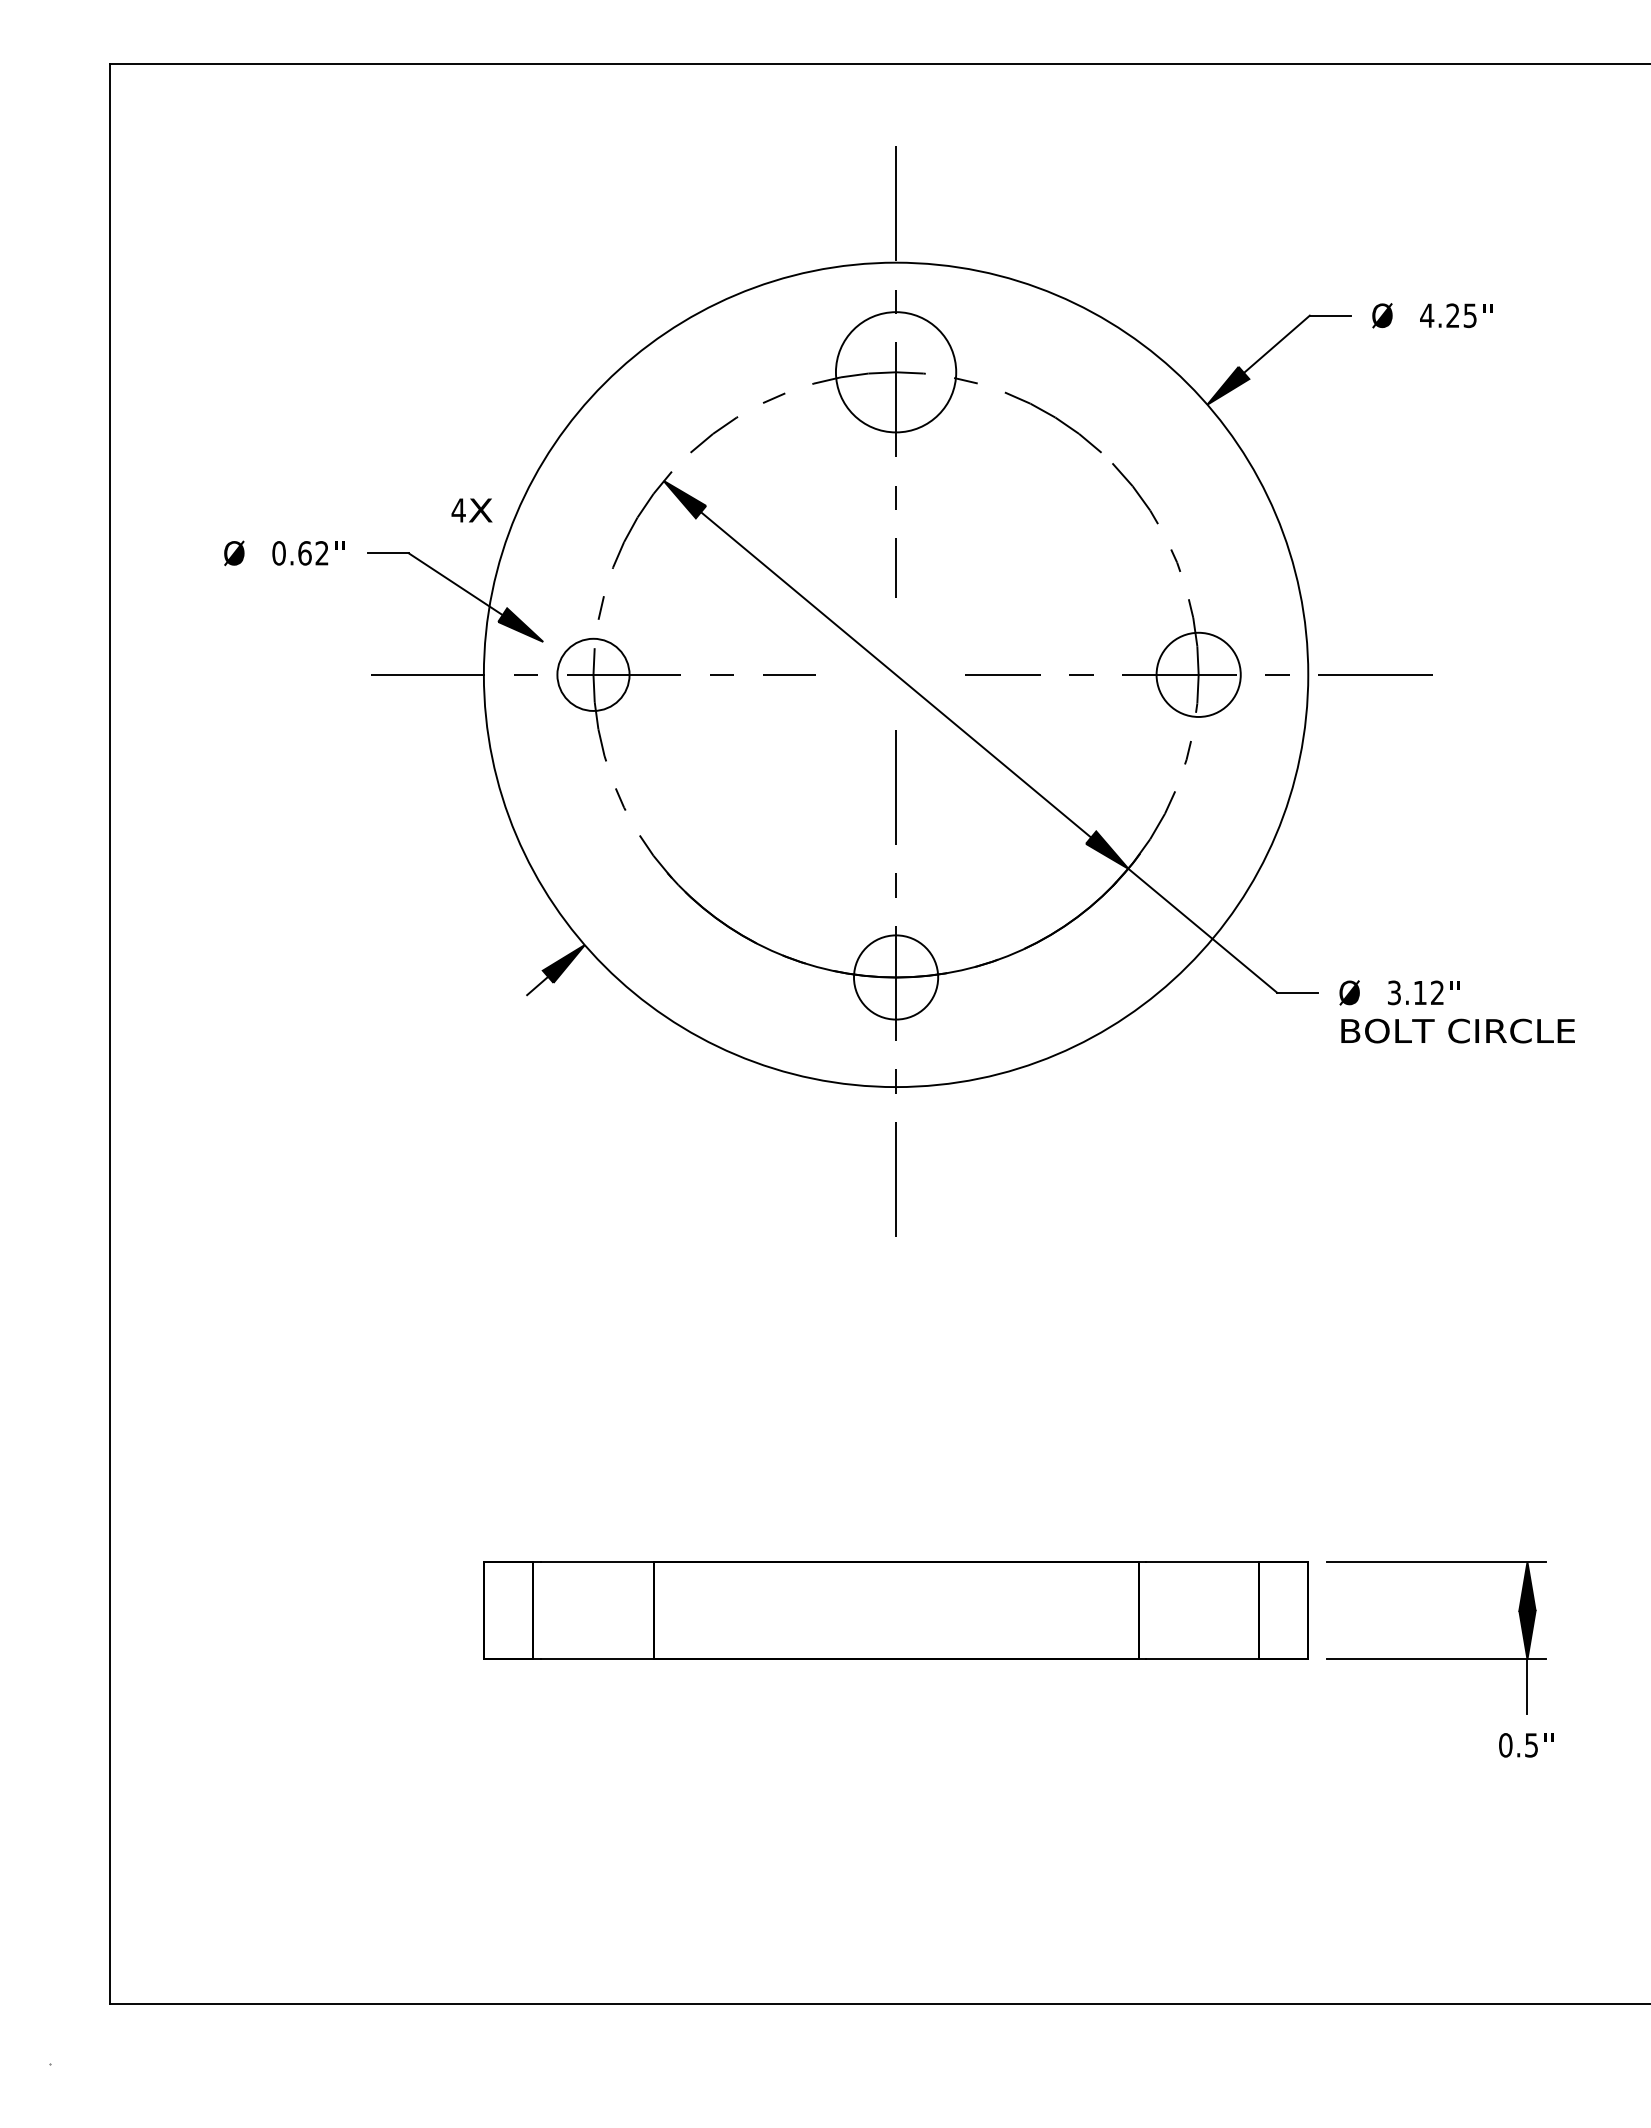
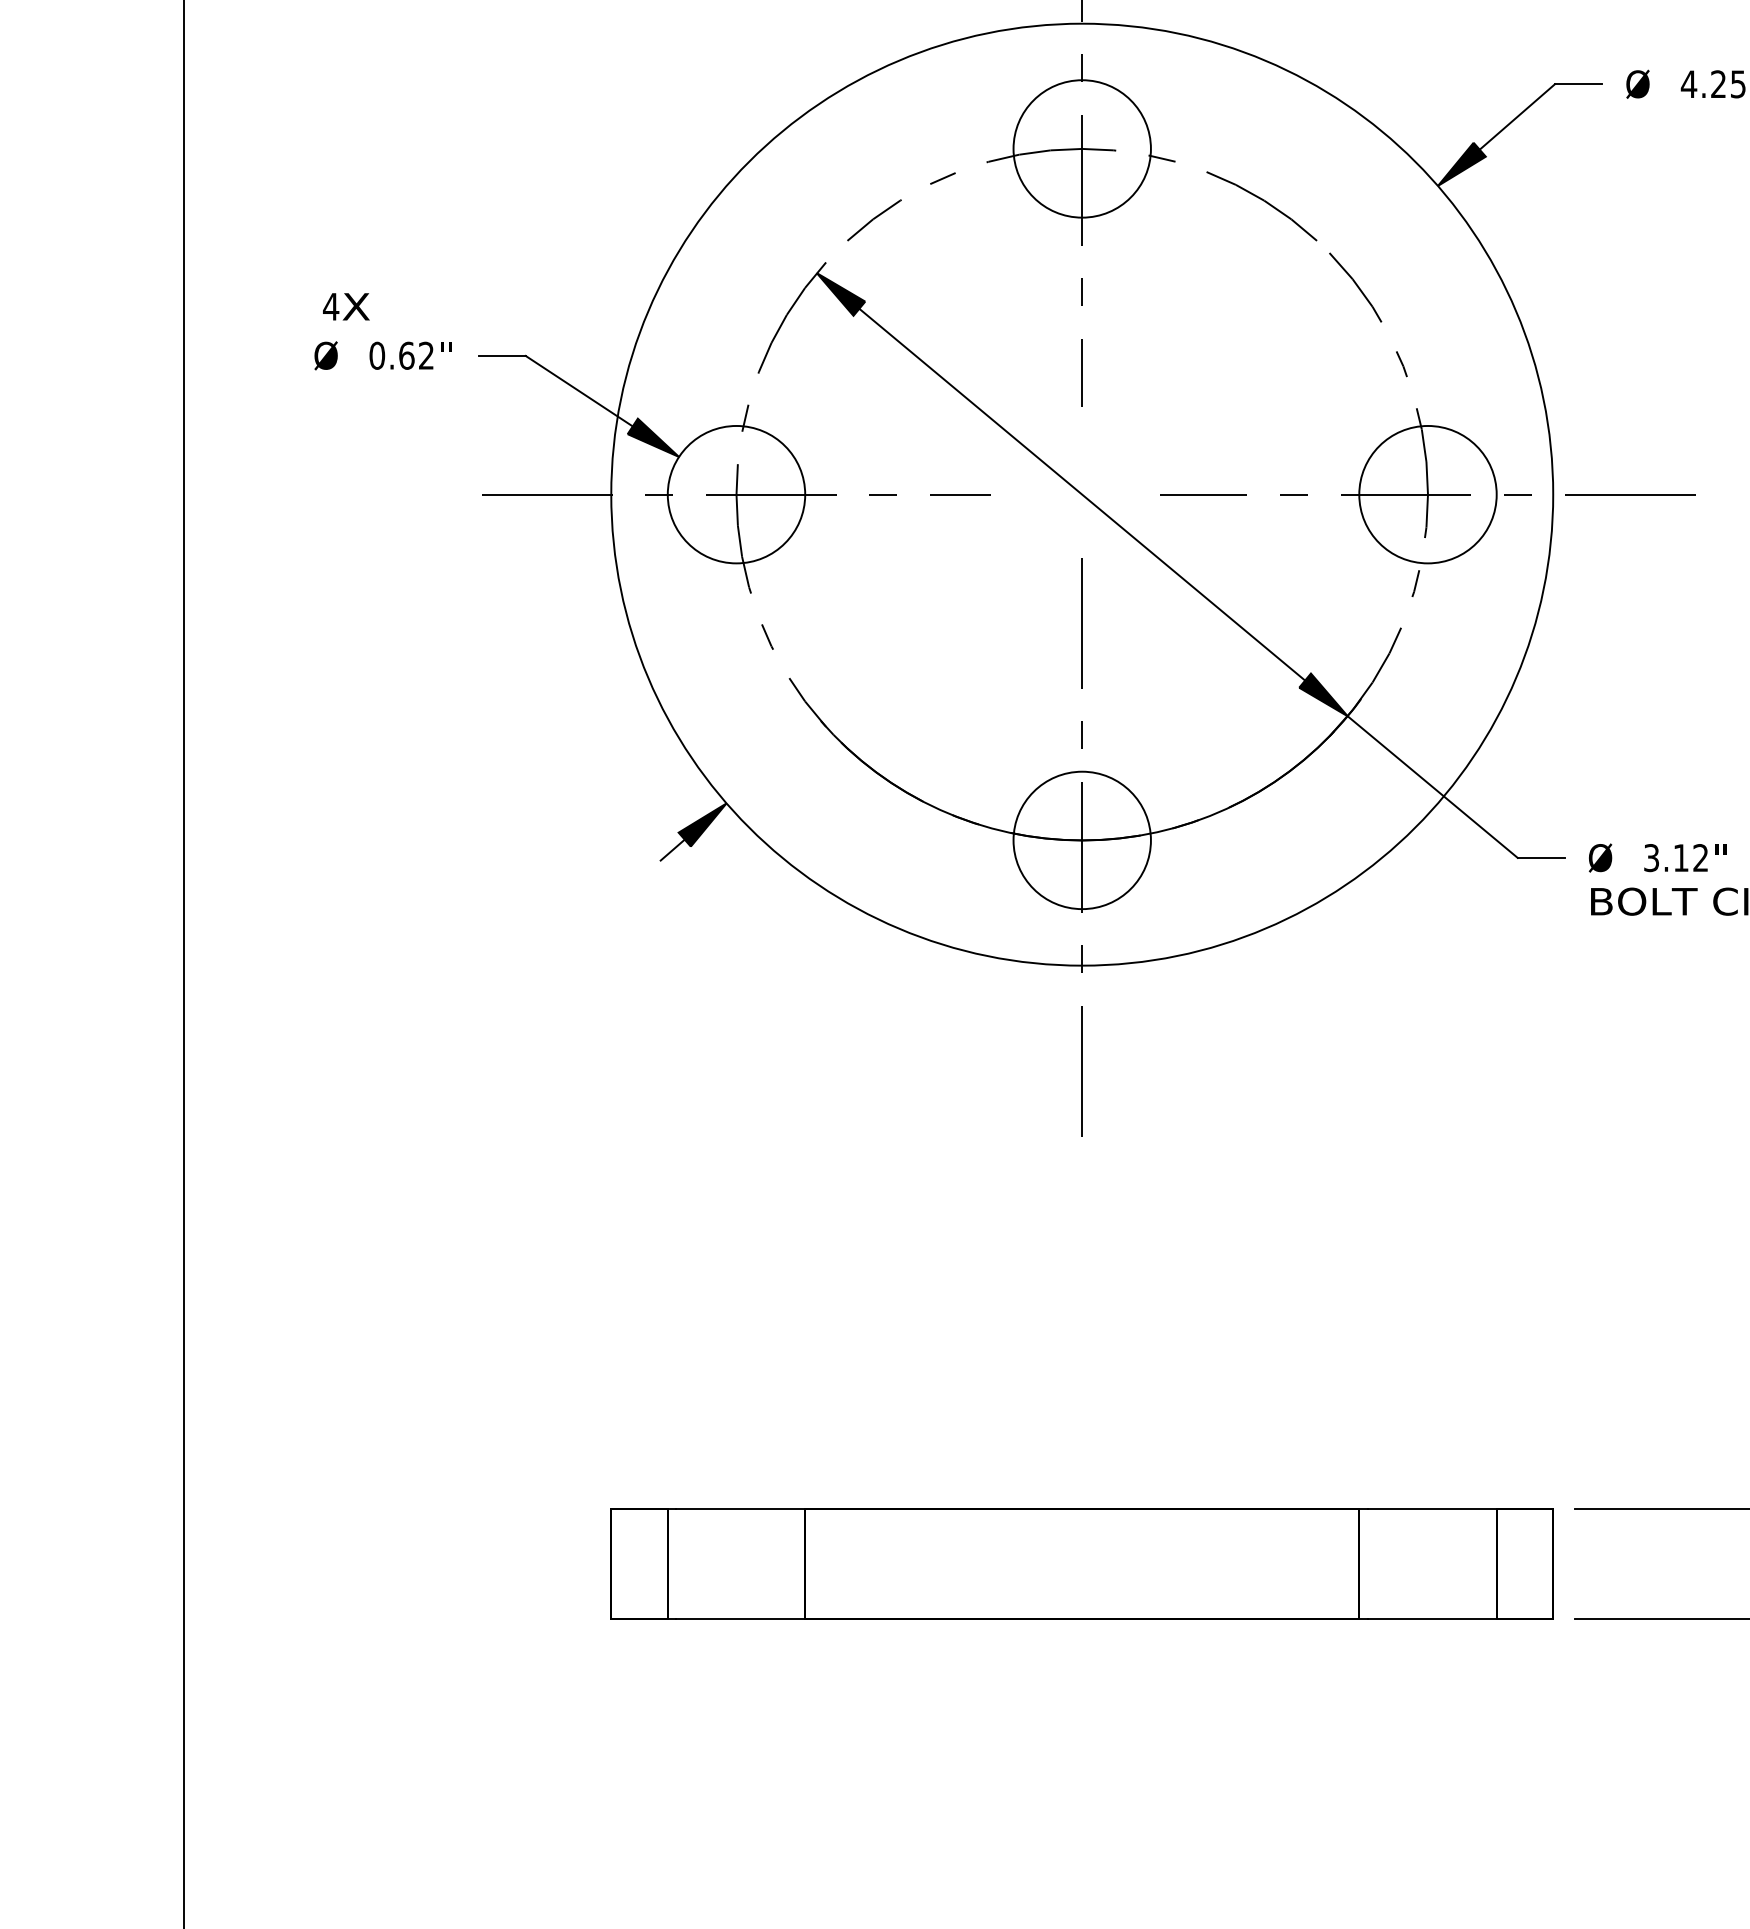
text: (471, 510) -> (345, 306), moved
circle: (593, 674) -> (736, 494), size x1.67
circle: (1198, 674) -> (1427, 494), size x1.43
circle: (895, 977) -> (1081, 840), size x1.43

